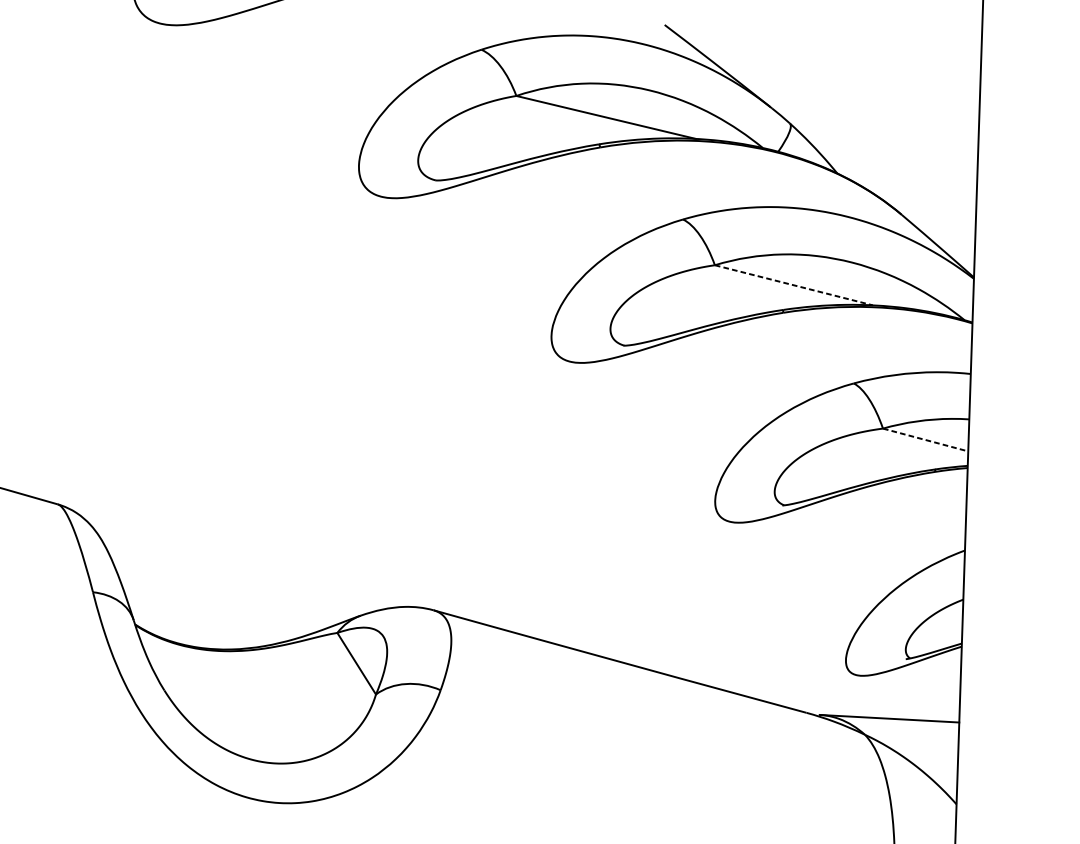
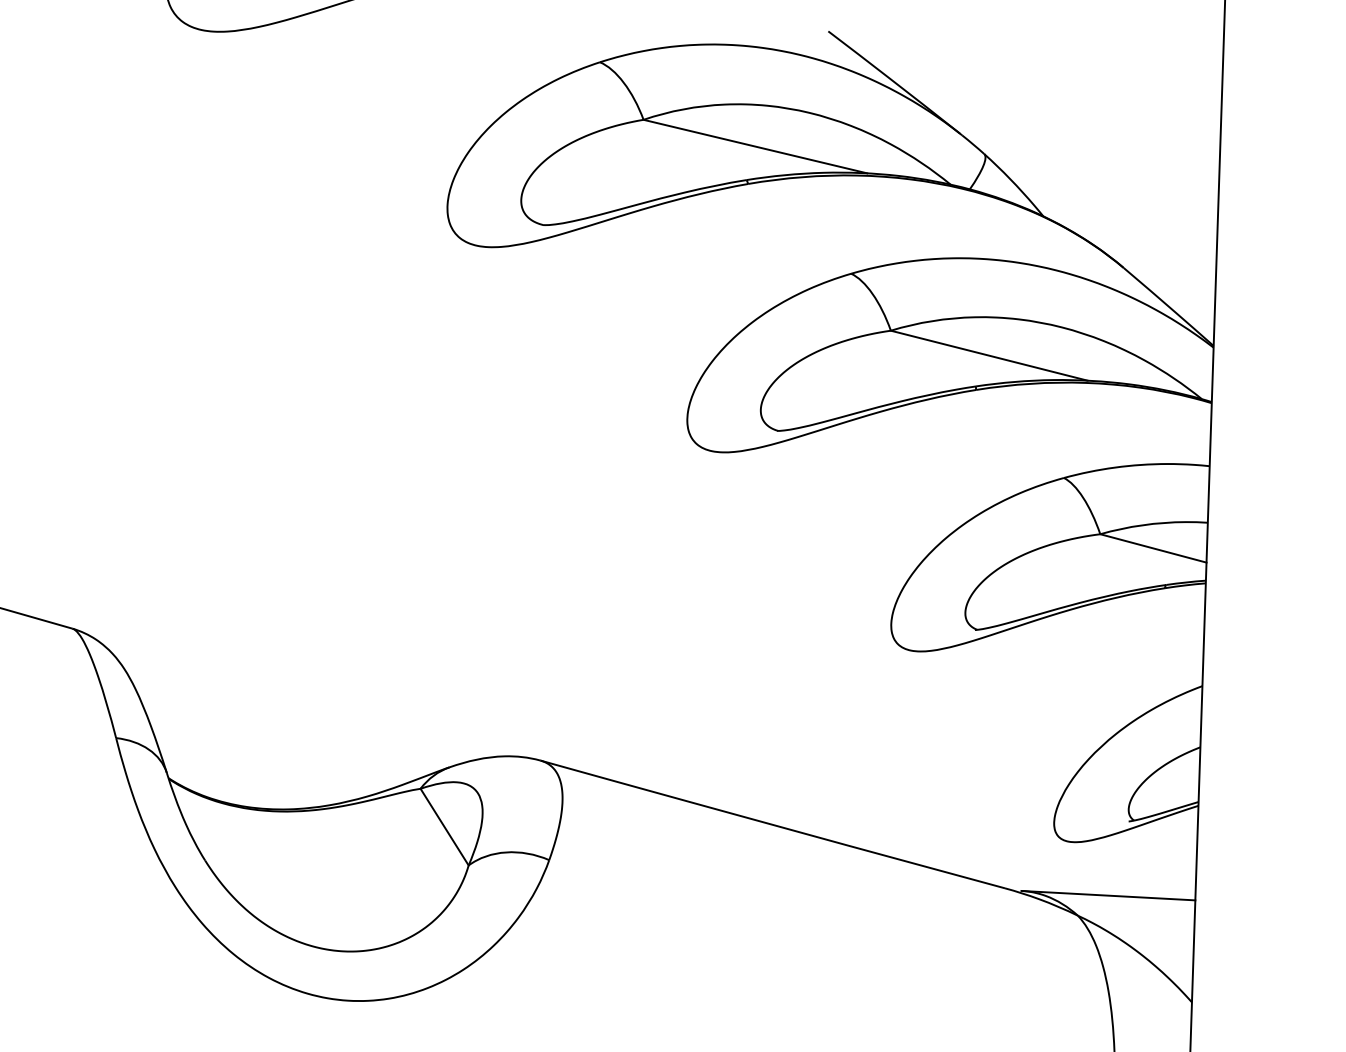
line: (794, 285) -> (989, 355), dashed -> solid
line: (925, 440) -> (1153, 548), dashed -> solid

